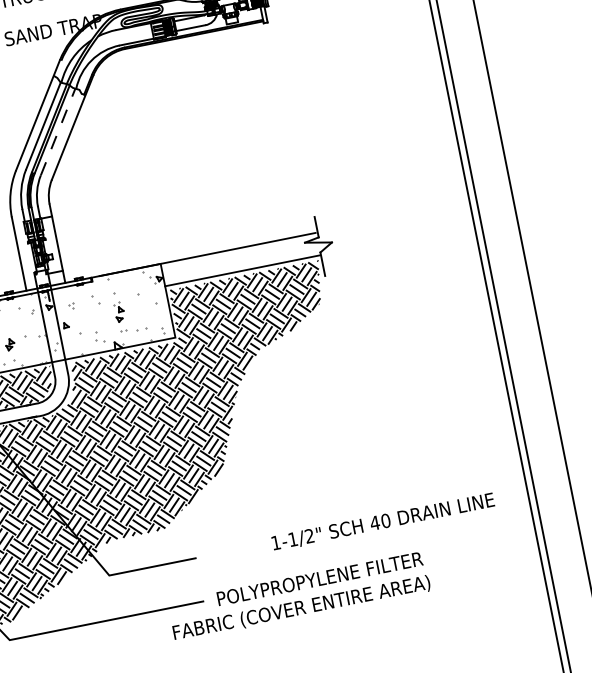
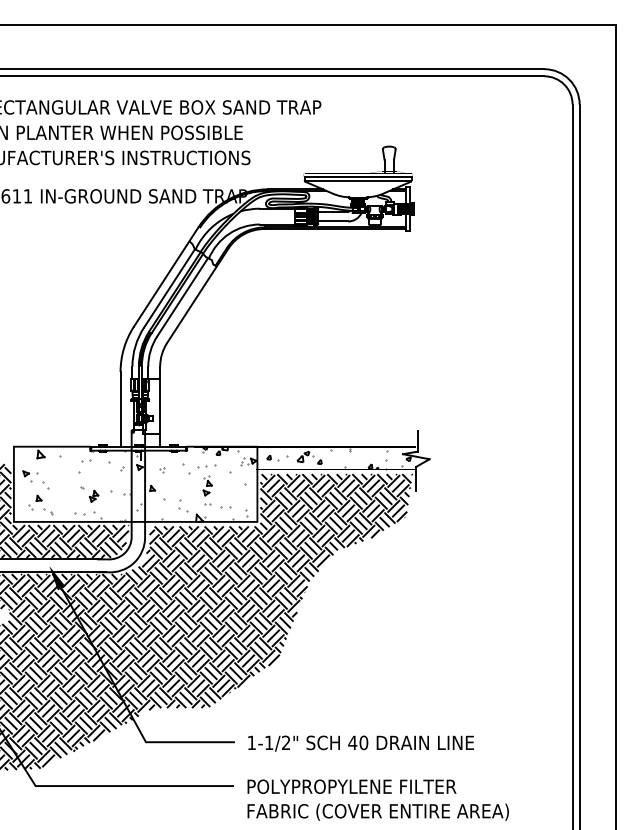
line: (57, 132) -> (182, 297), dashed -> solid
hatch: (209, 266) -> (304, 458), added
text: (382, 522) -> (360, 743), moved
text: (300, 607) -> (377, 811), moved

